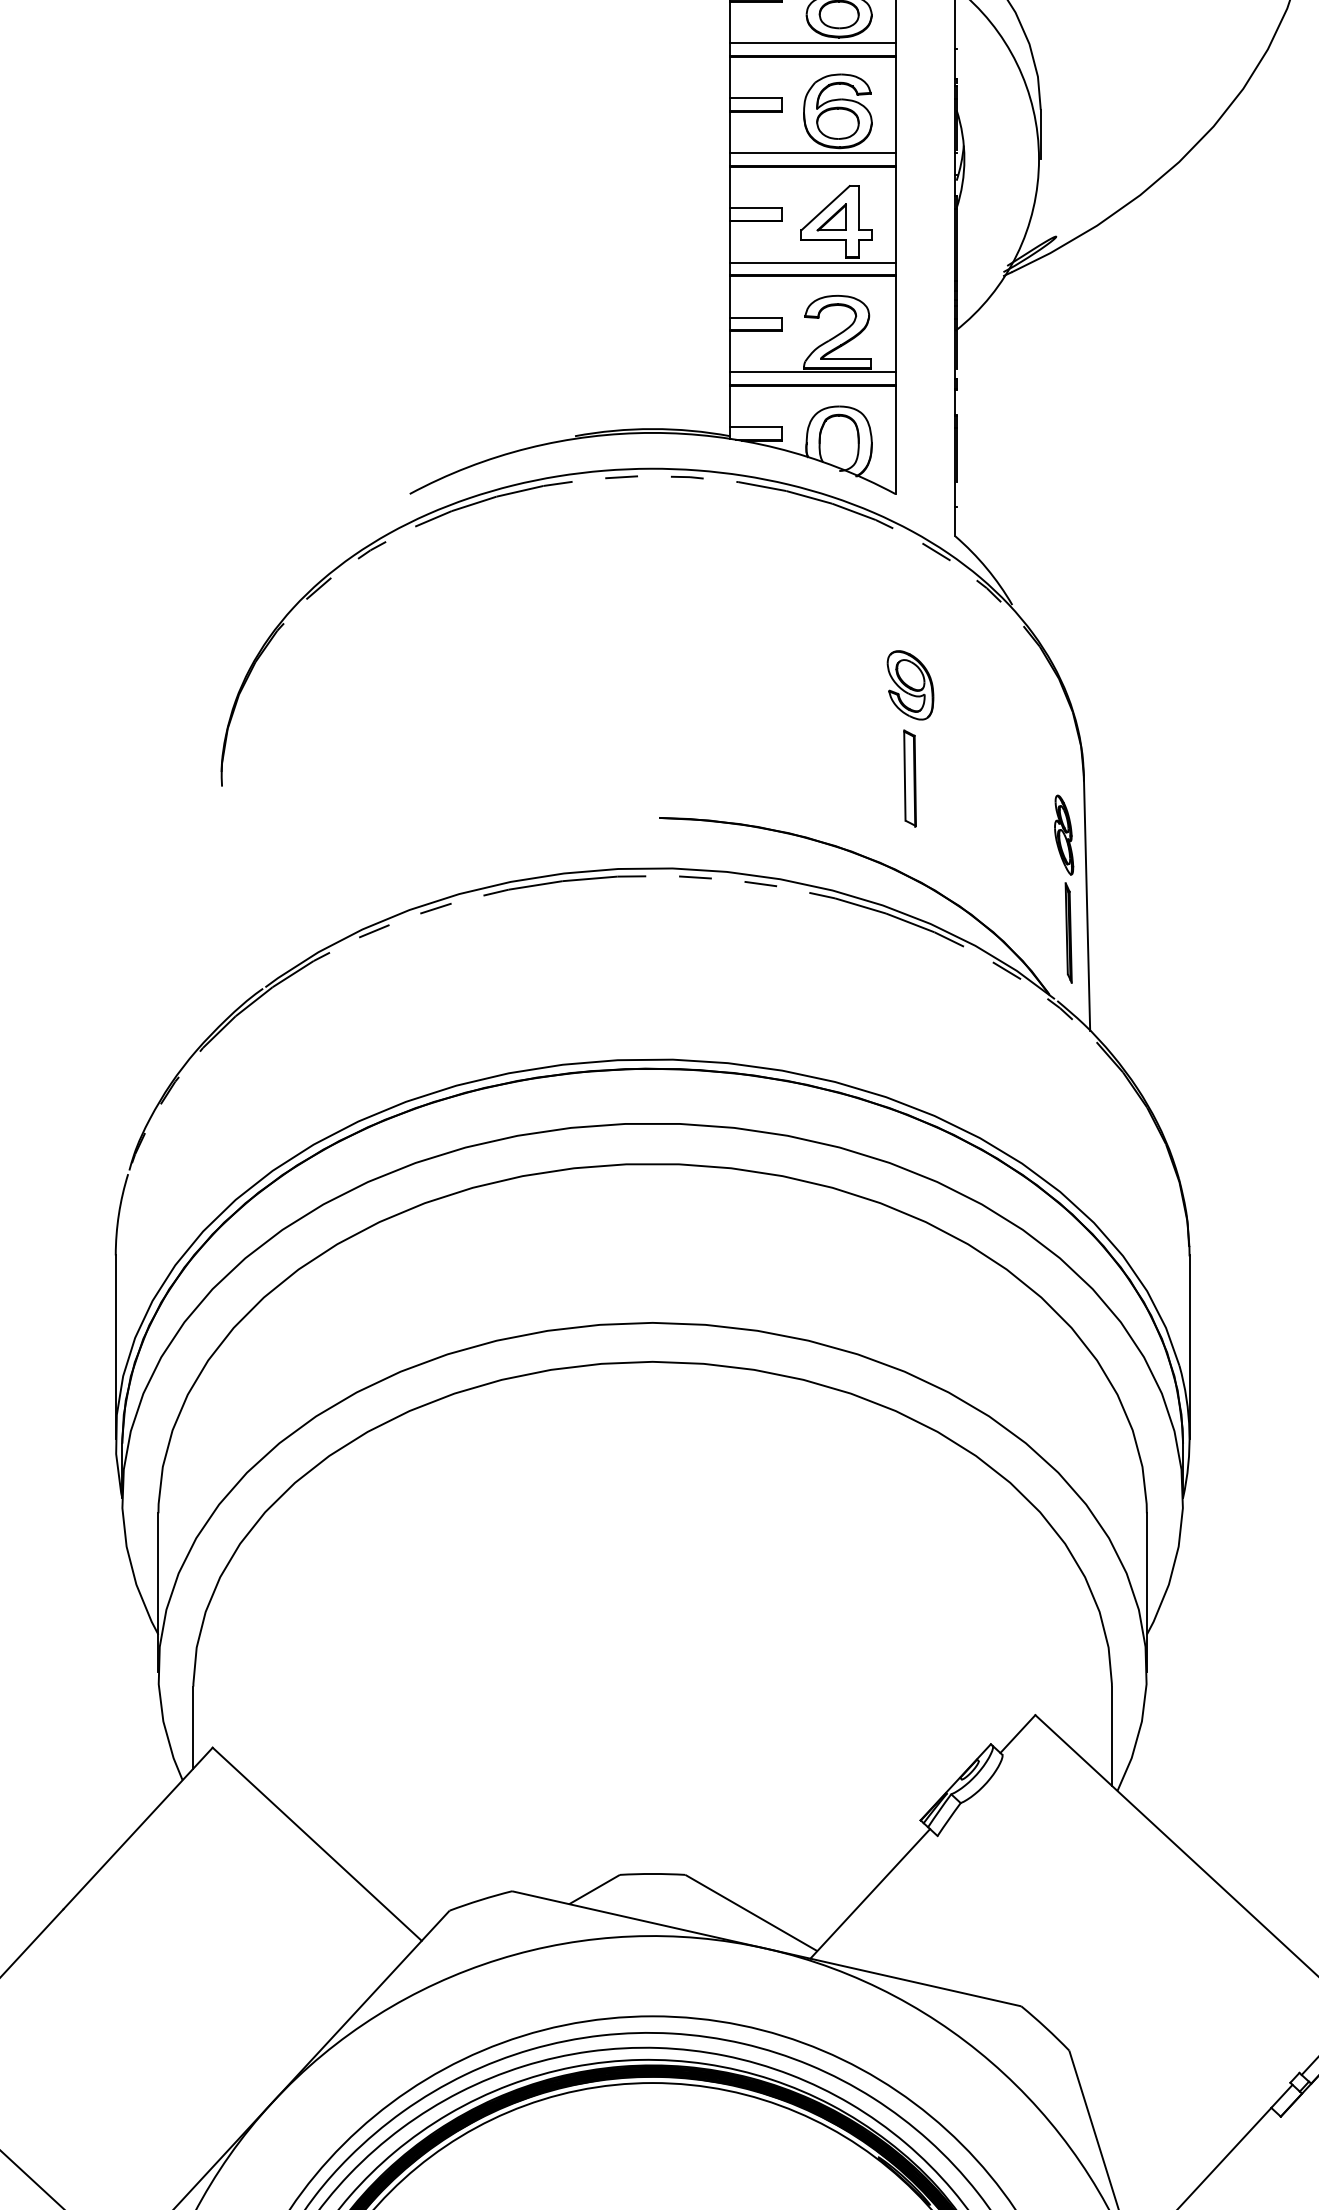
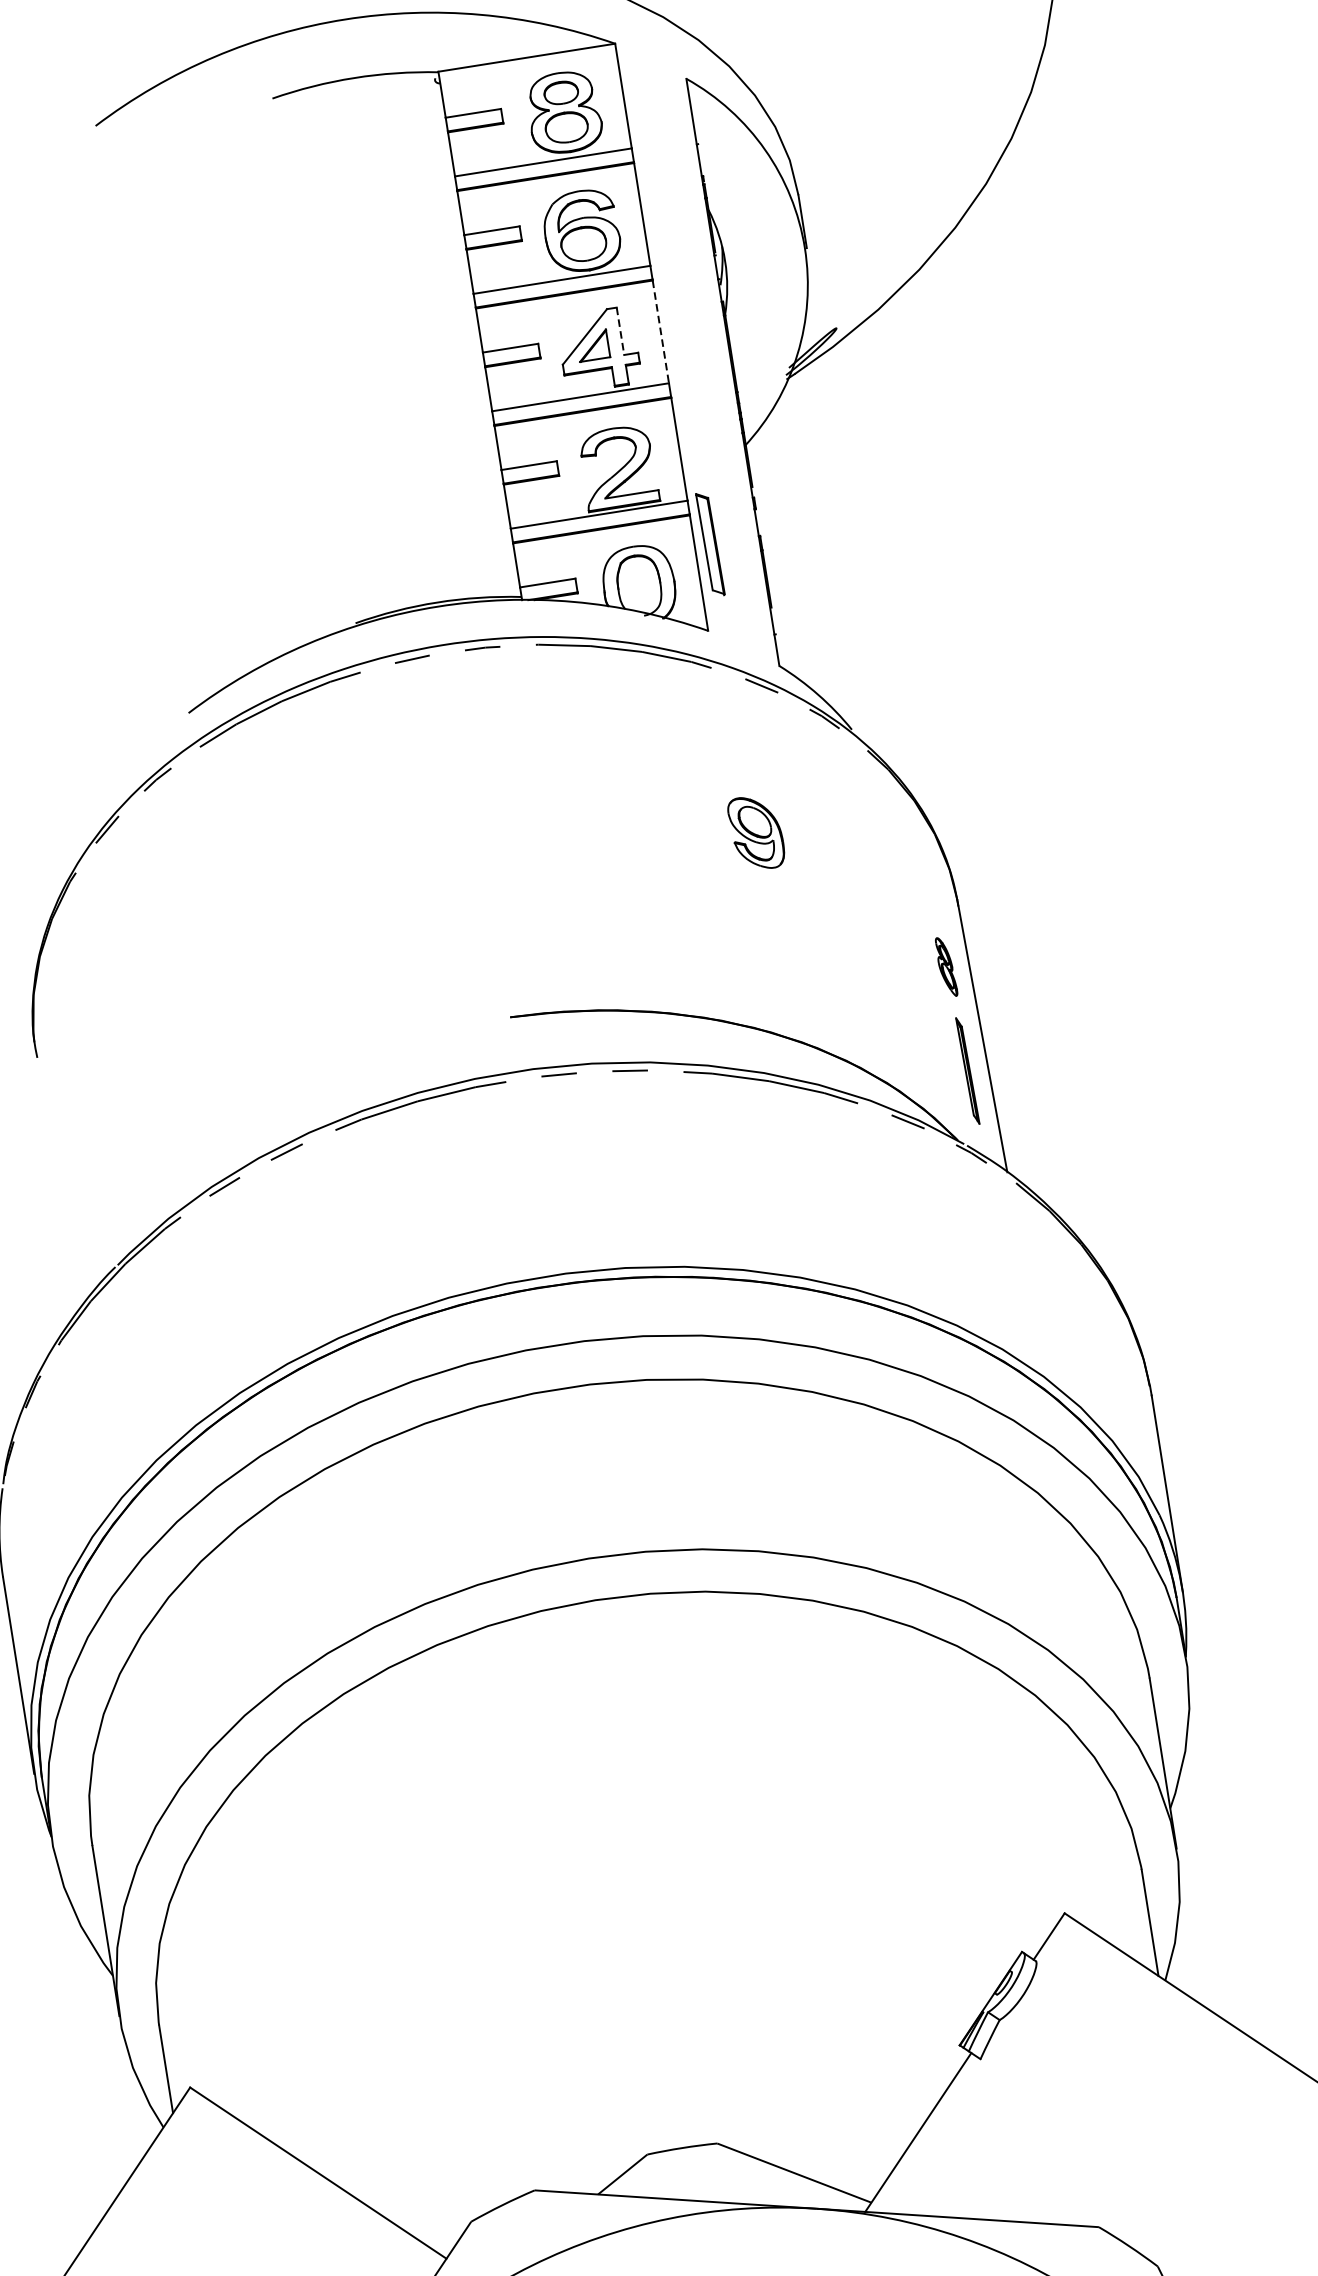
line: (858, 208) -> (620, 331), solid -> dashed
line: (895, 215) -> (660, 332), solid -> dashed
part: (909, 778) -> (709, 544), moved
part: (1064, 834) -> (946, 966), size x0.7

